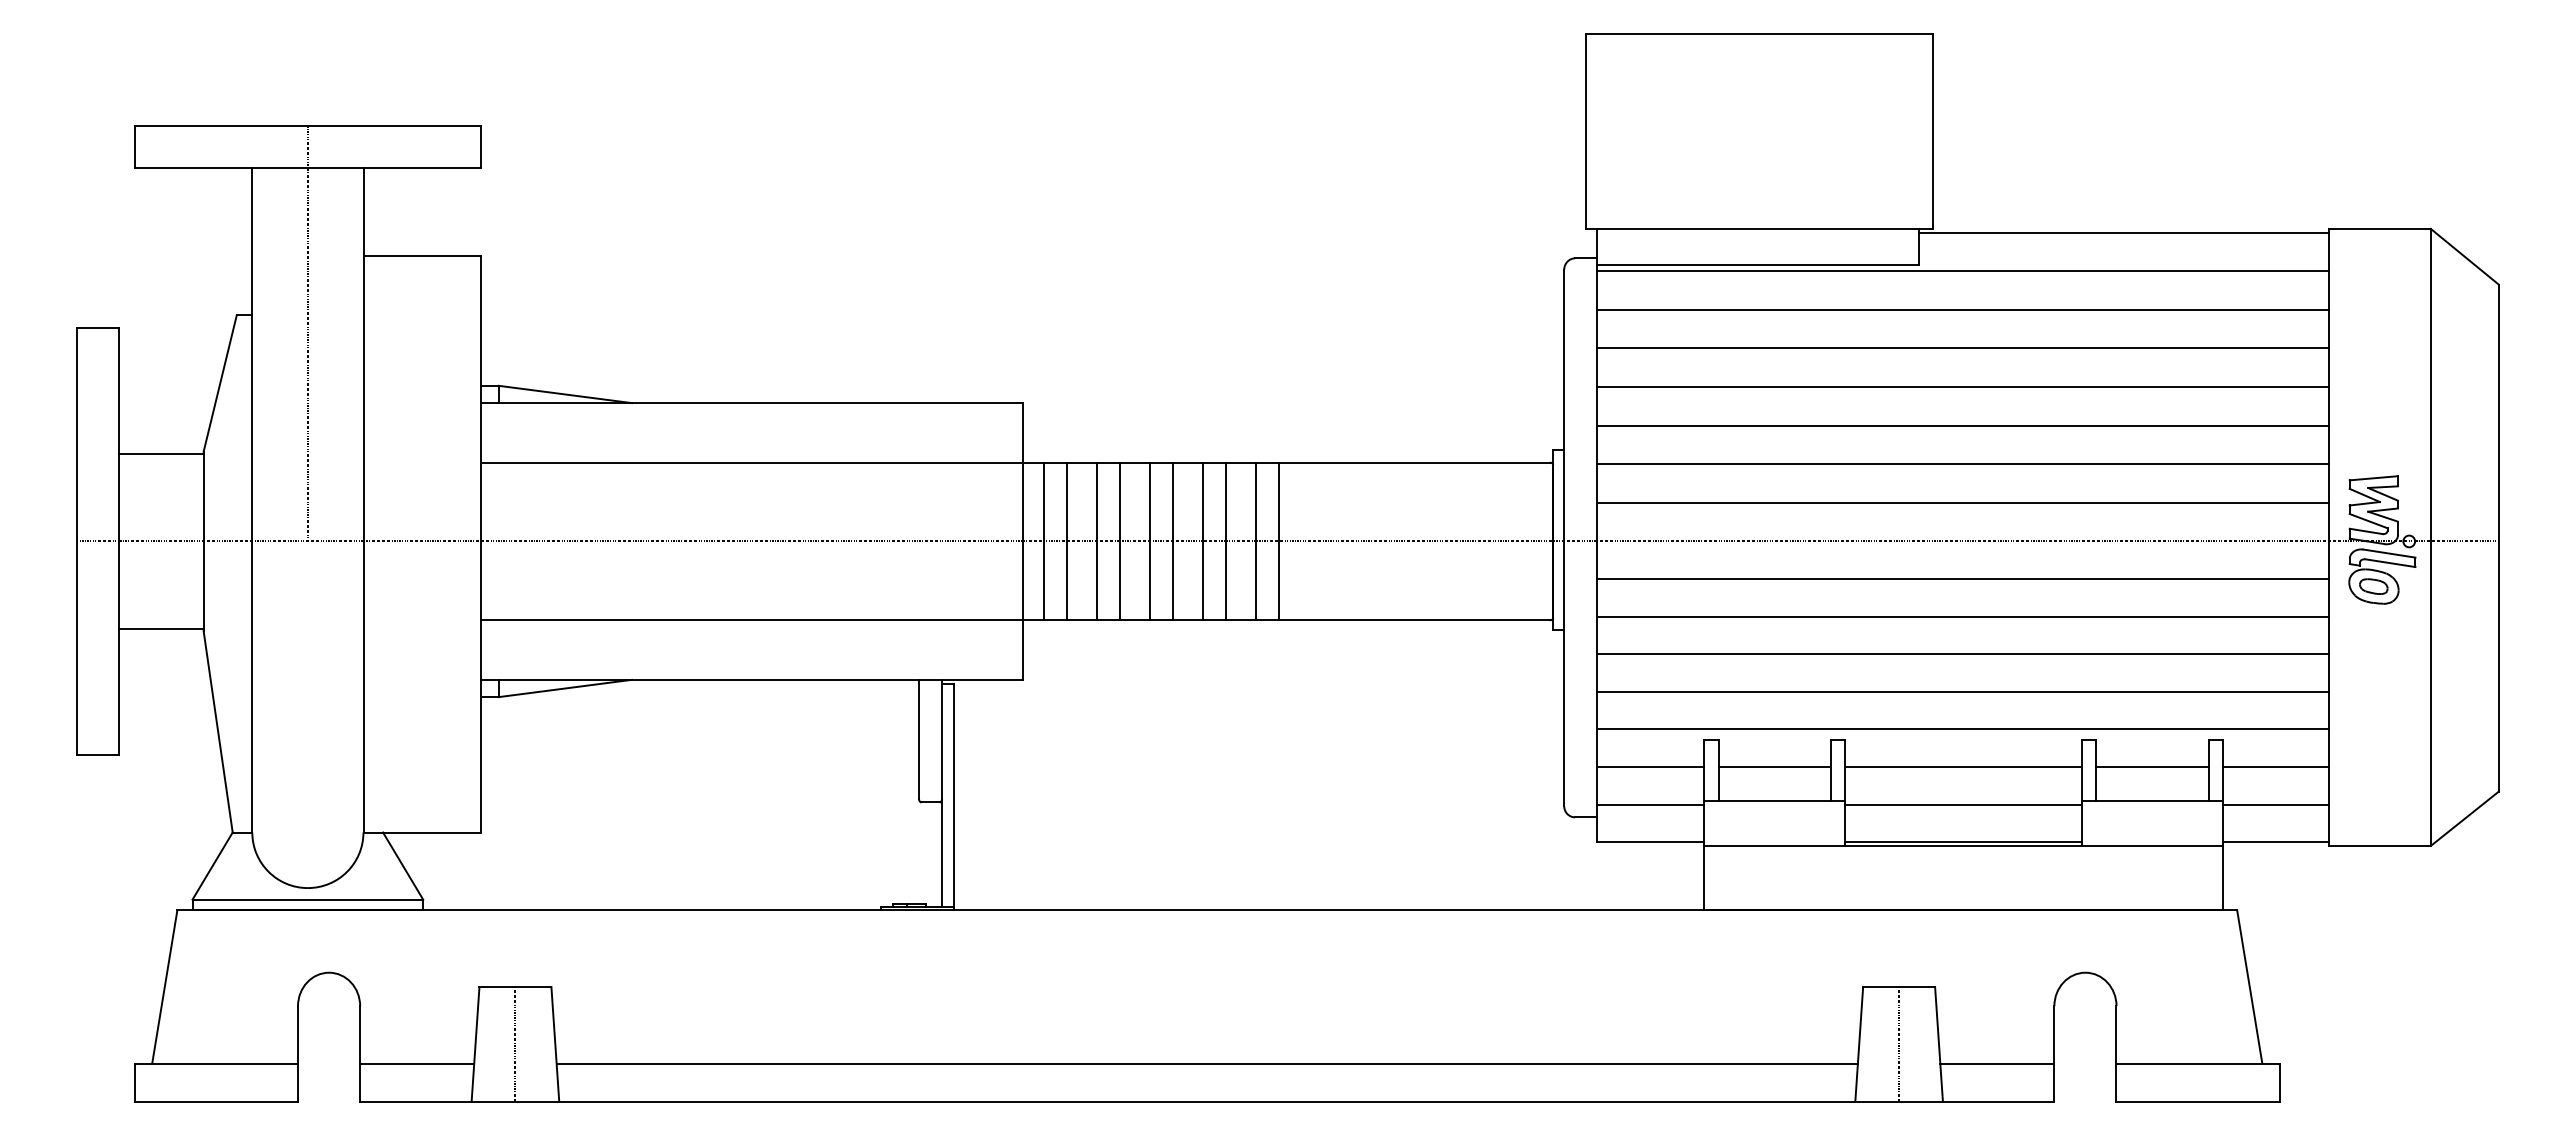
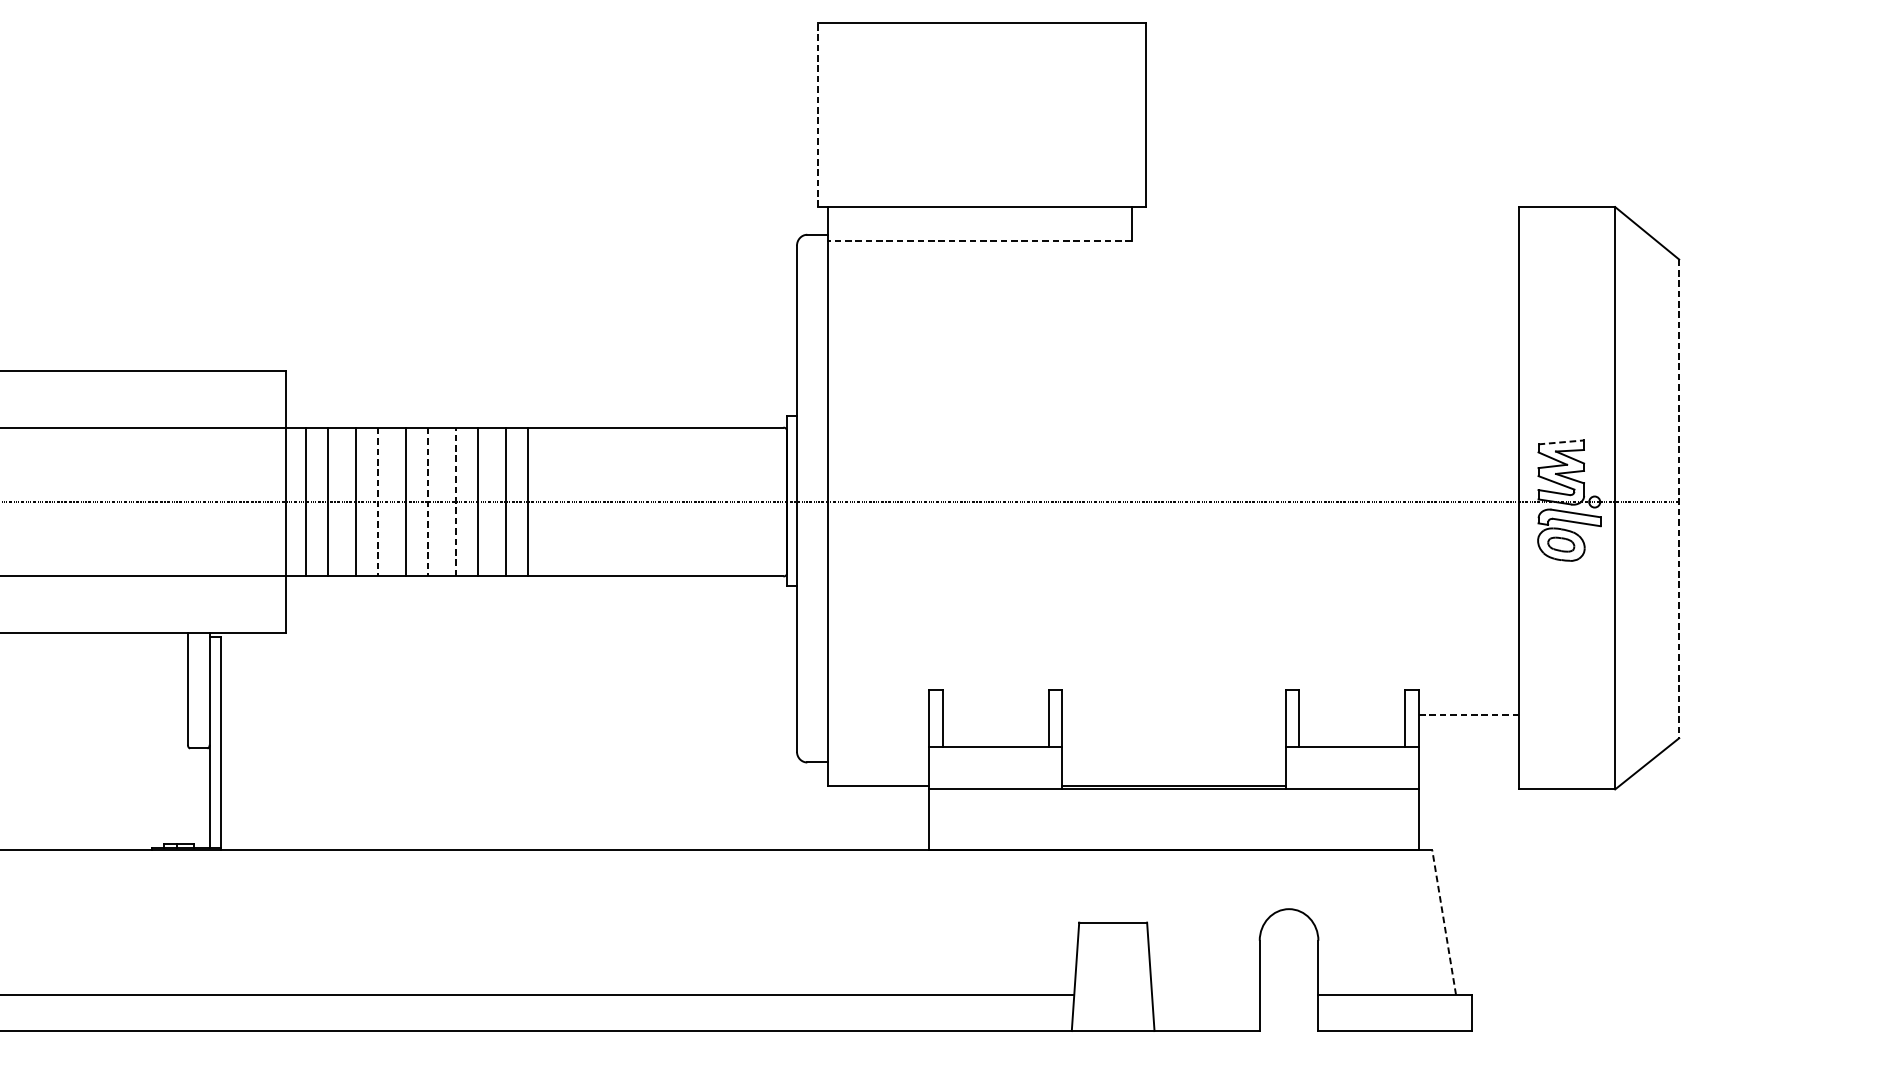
line: (1585, 131) -> (817, 115), solid -> dashed
line: (2123, 232) -> (1324, 210), removed
line: (1757, 264) -> (979, 240), solid -> dashed
line: (1963, 271) -> (1173, 247), removed
line: (1963, 309) -> (1173, 283), removed
line: (1963, 348) -> (1173, 319), removed
line: (1963, 386) -> (1173, 355), removed
line: (1963, 425) -> (1173, 392), removed
line: (1963, 464) -> (1173, 429), removed
line: (2374, 478) -> (1561, 442), solid -> dashed
line: (1963, 502) -> (1173, 465), removed
line: (2498, 538) -> (1678, 499), solid -> dashed
line: (1120, 541) -> (378, 502), solid -> dashed
line: (1173, 541) -> (428, 502), solid -> dashed
line: (1203, 541) -> (456, 502), solid -> dashed
line: (1963, 579) -> (1173, 537), removed
line: (1963, 616) -> (1173, 572), removed
line: (1963, 654) -> (1173, 608), removed
line: (1963, 691) -> (1173, 643), removed
line: (1963, 729) -> (1173, 679), removed
line: (1650, 767) -> (878, 715), removed
line: (1774, 767) -> (995, 715), removed
line: (1963, 767) -> (1173, 715), removed
line: (2152, 767) -> (1352, 715), removed
line: (2276, 767) -> (1469, 715), solid -> dashed
line: (1650, 804) -> (878, 750), removed
line: (1963, 804) -> (1173, 750), removed
line: (2276, 804) -> (1469, 750), removed
line: (2276, 842) -> (1469, 786), removed
line: (2249, 987) -> (1443, 923), solid -> dashed
line: (1899, 1044) -> (1113, 976), removed
line: (1997, 1063) -> (1206, 994), removed

